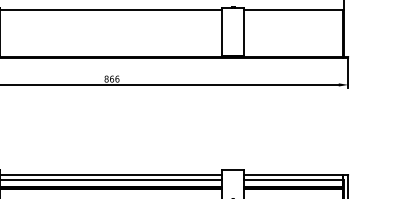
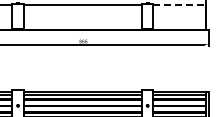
line: (295, 11) -> (180, 5), solid -> dashed

